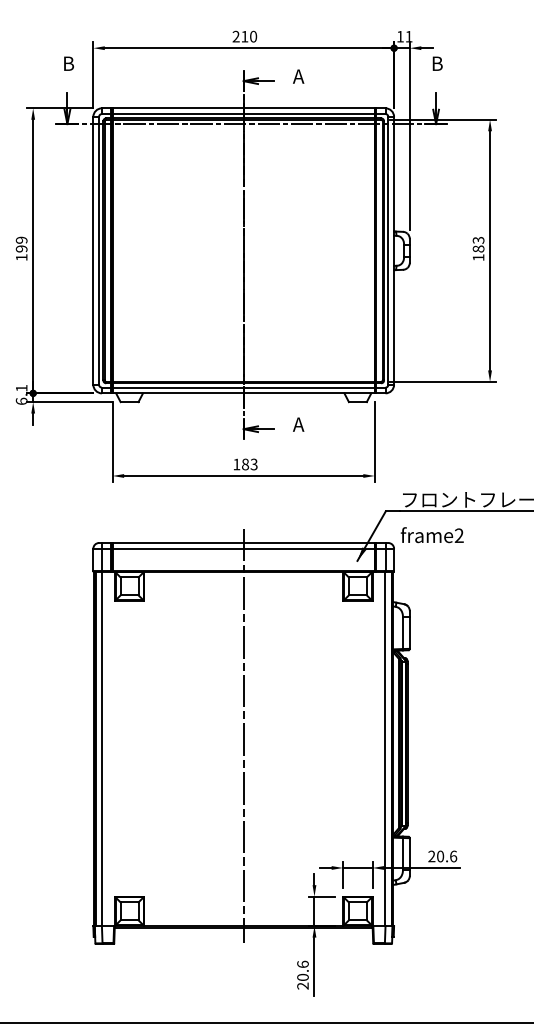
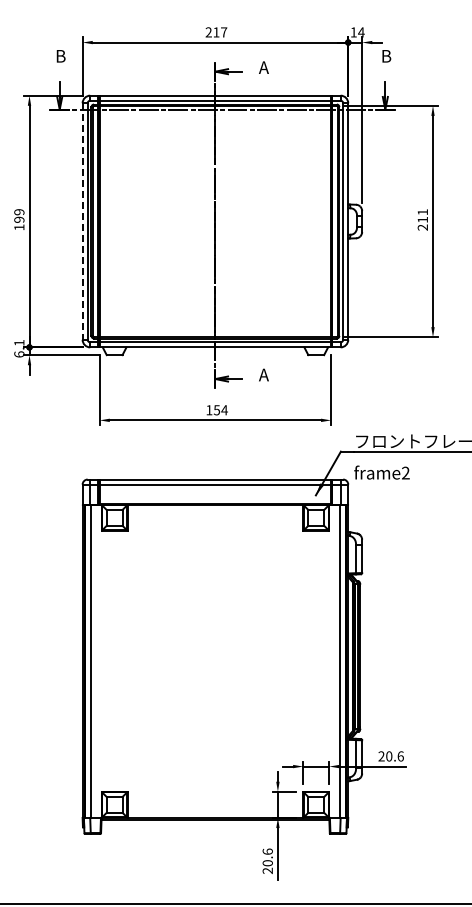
text: (253, 36) -> (224, 32), 210 -> 217
text: (409, 36) -> (361, 32), 11 -> 14
text: (478, 248) -> (422, 219), 183 -> 211
line: (93, 251) -> (82, 222), solid -> dashed
text: (249, 464) -> (220, 410), 183 -> 154
line: (243, 735) -> (215, 649), removed

